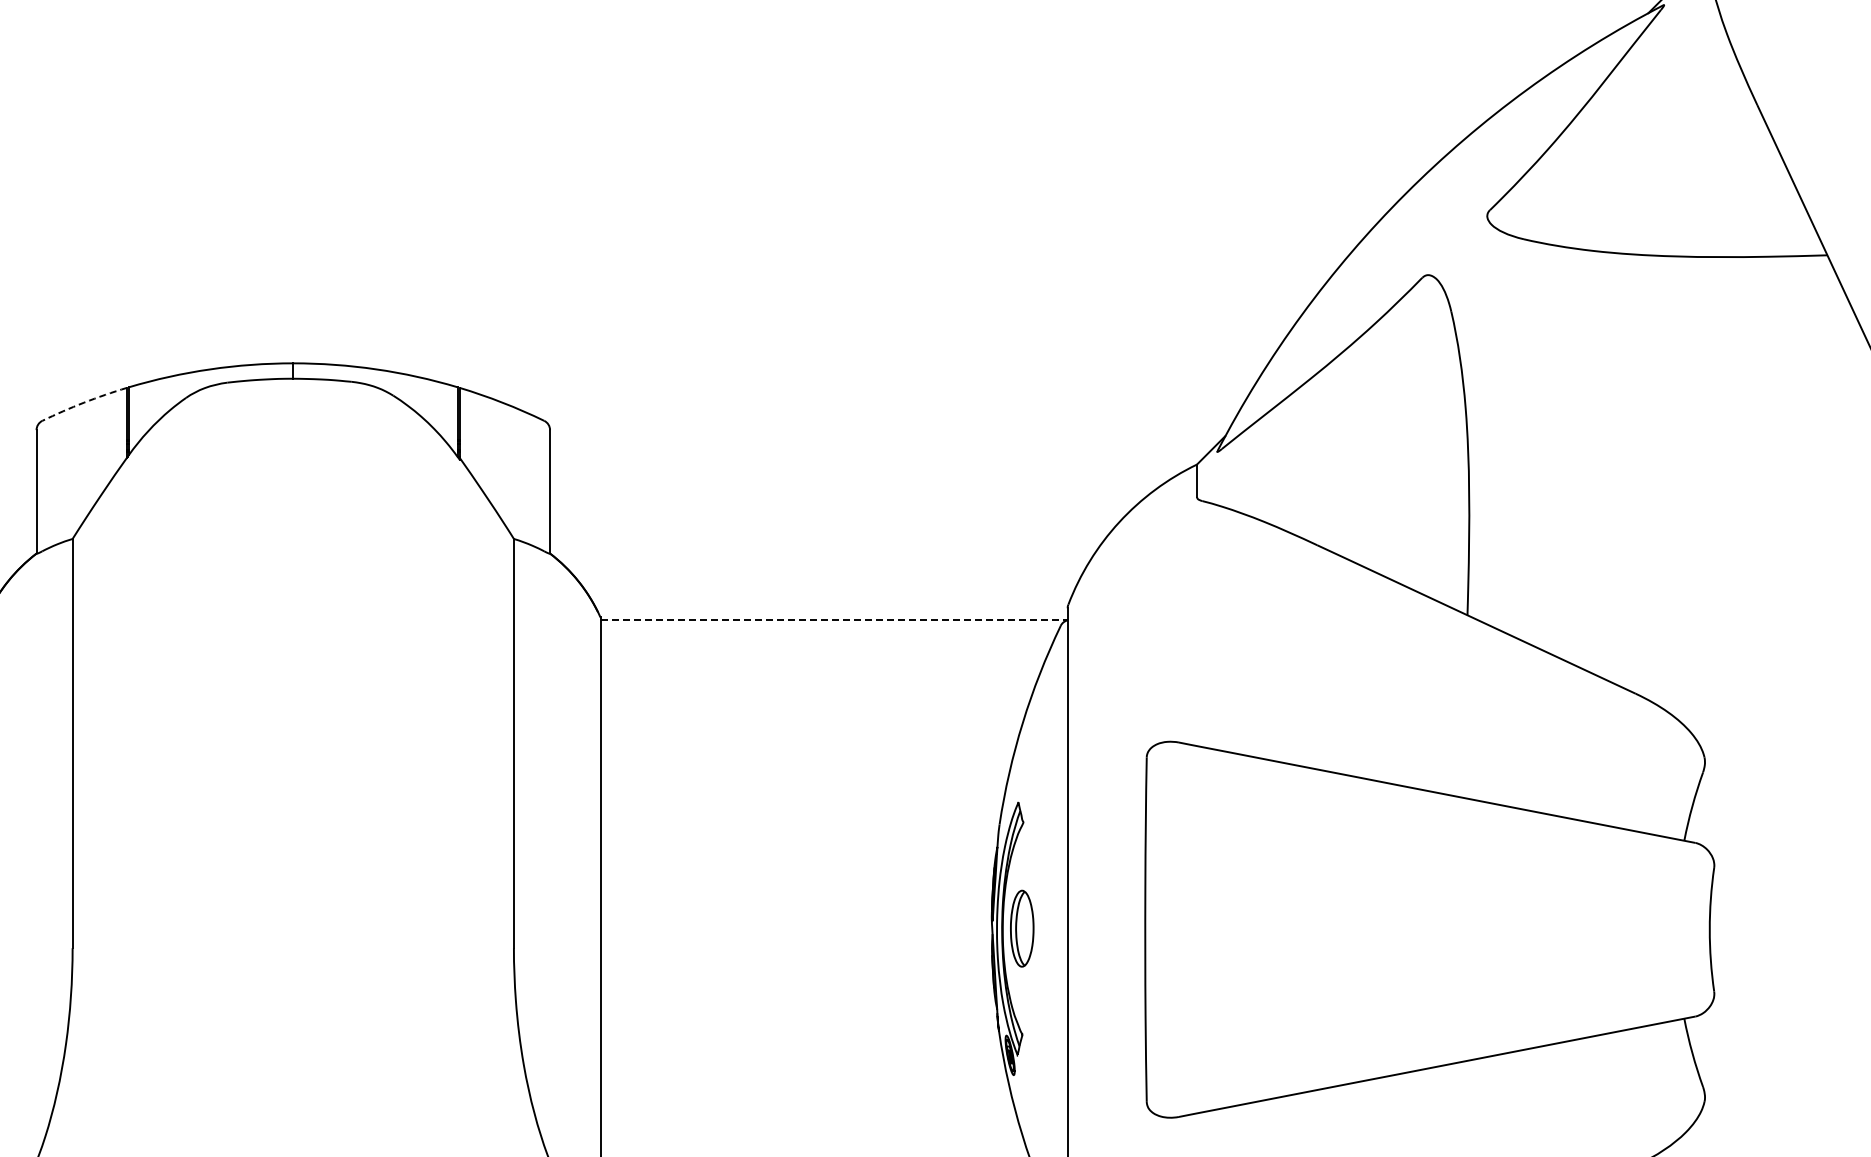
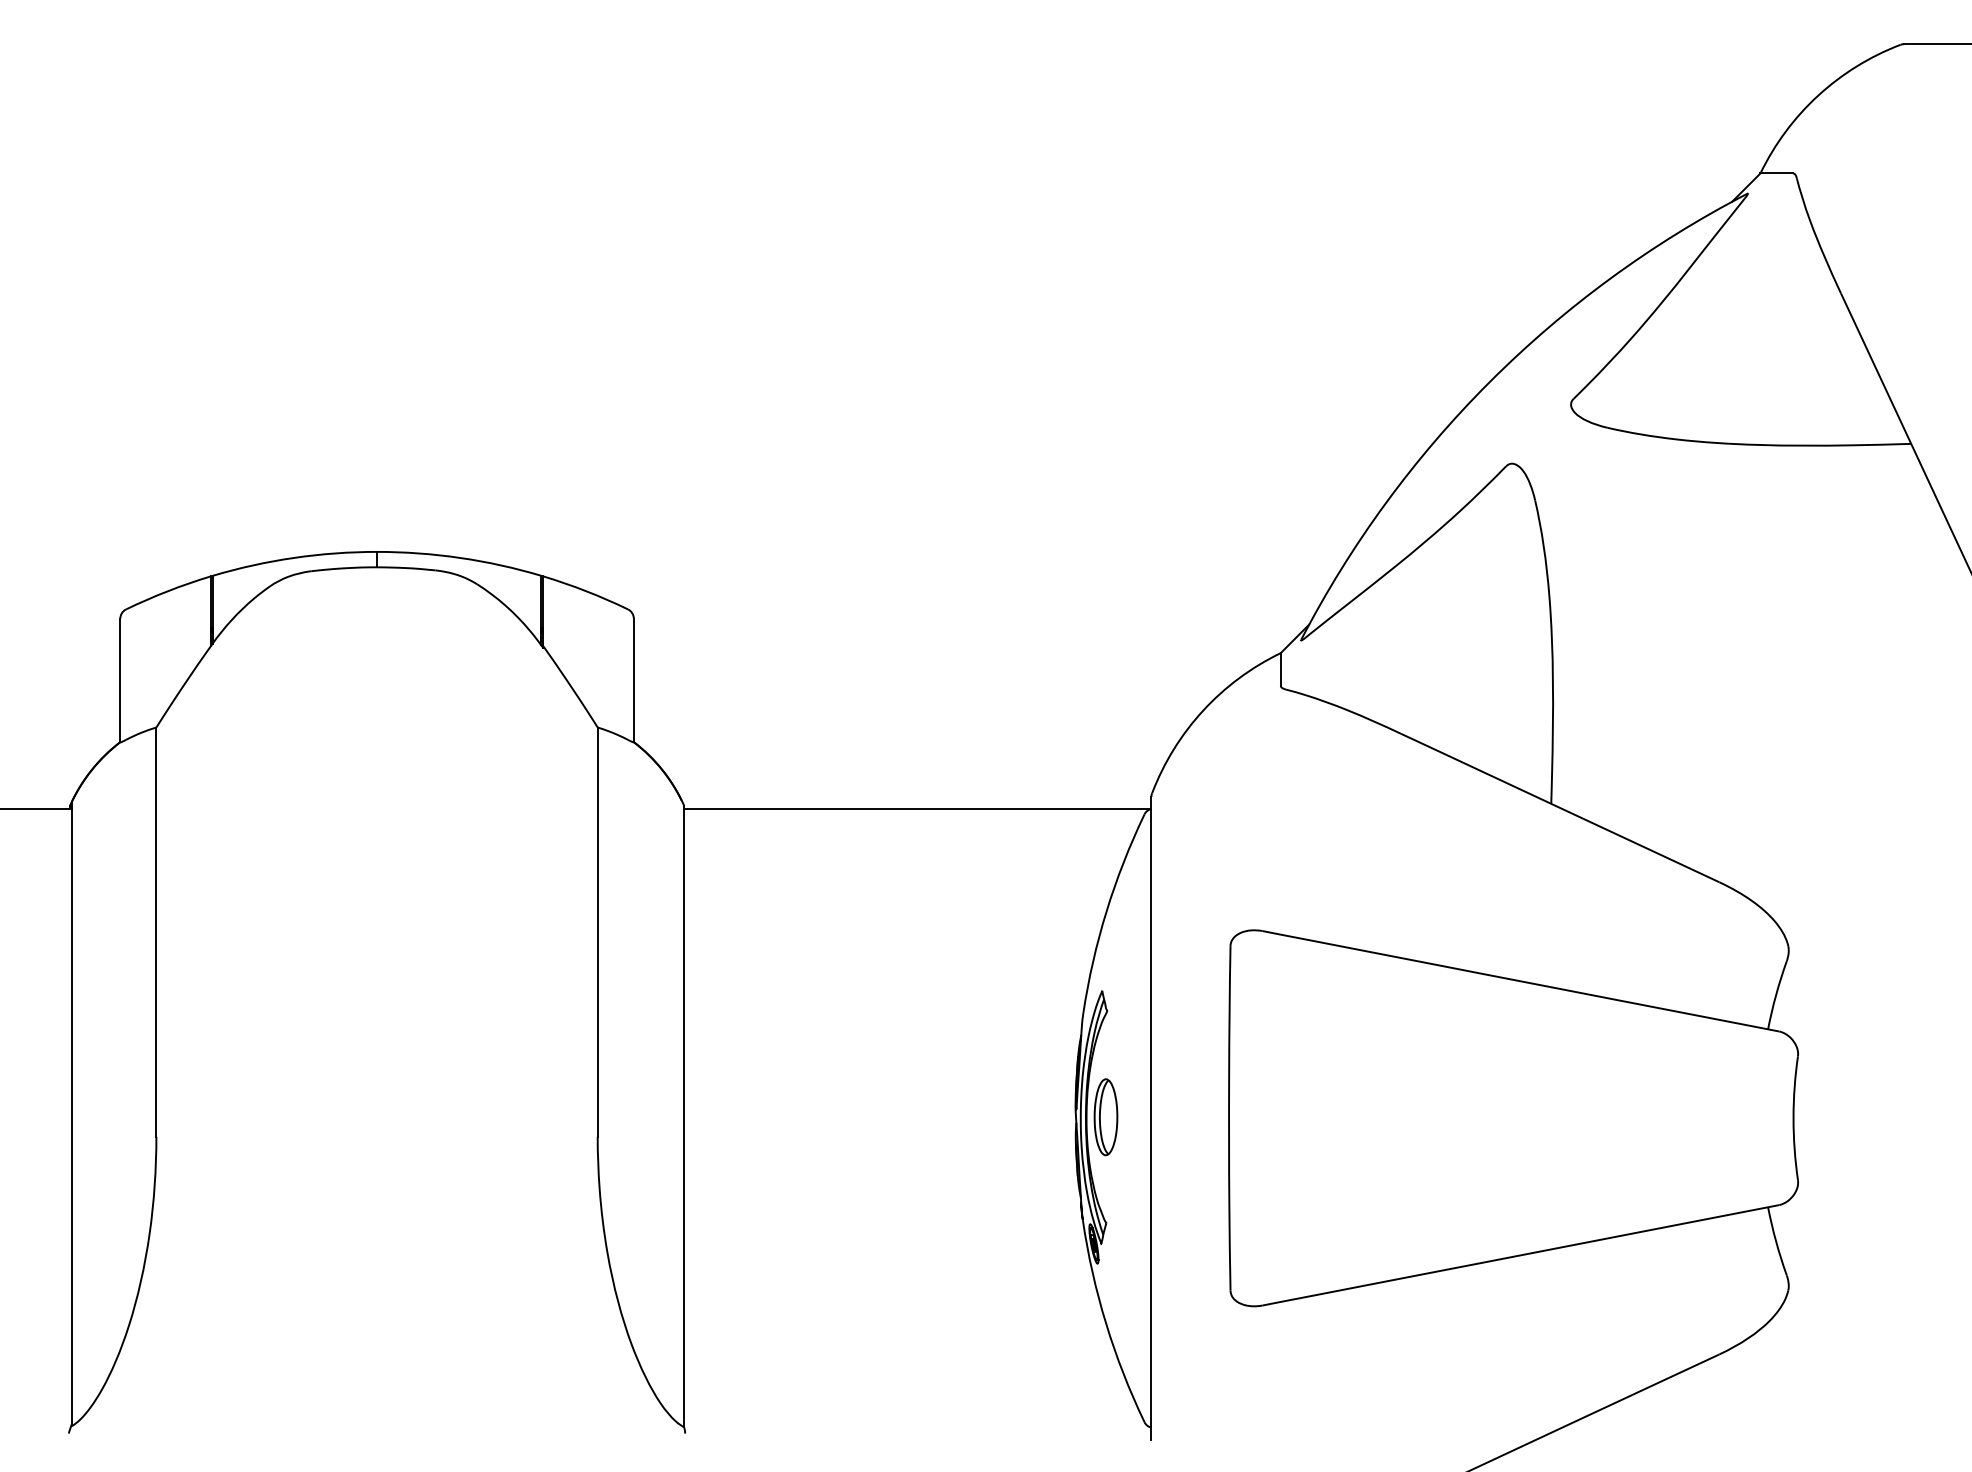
arc: (83, 402) -> (167, 591), dashed -> solid
line: (833, 619) -> (917, 808), dashed -> solid

